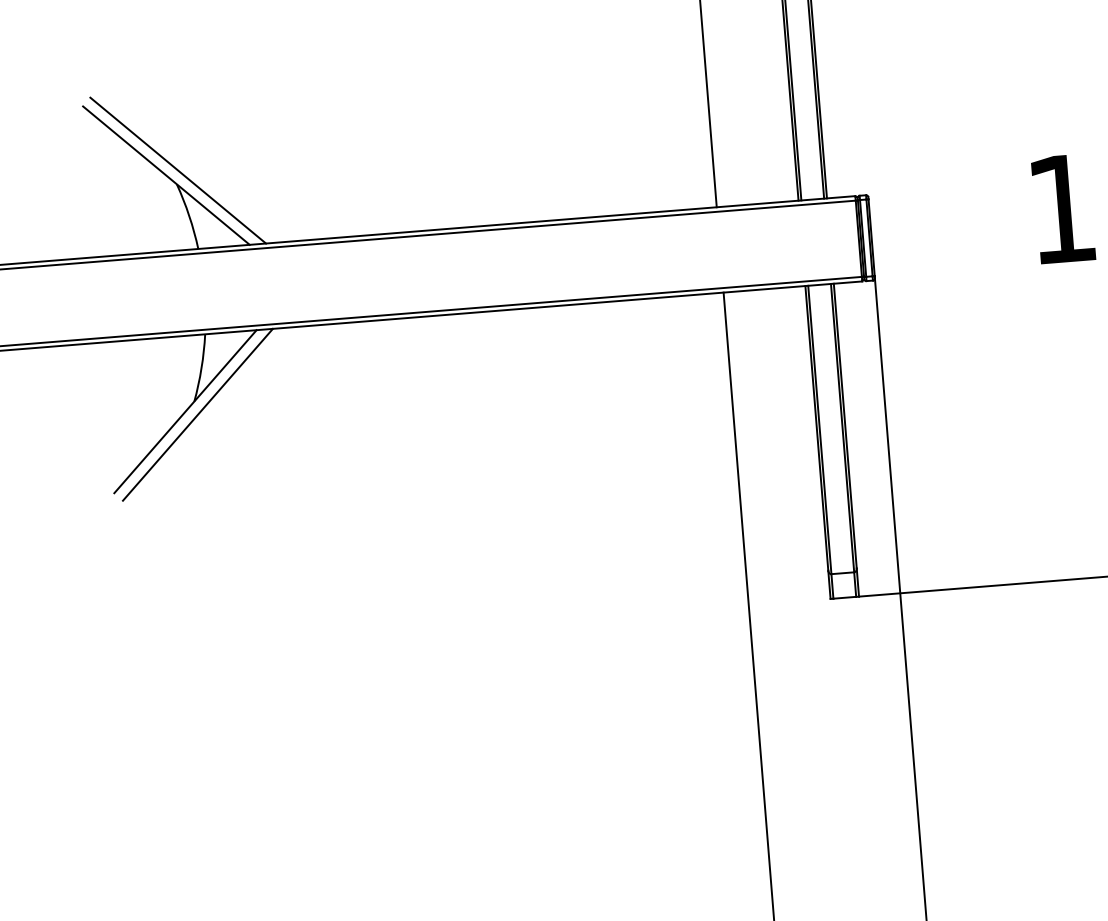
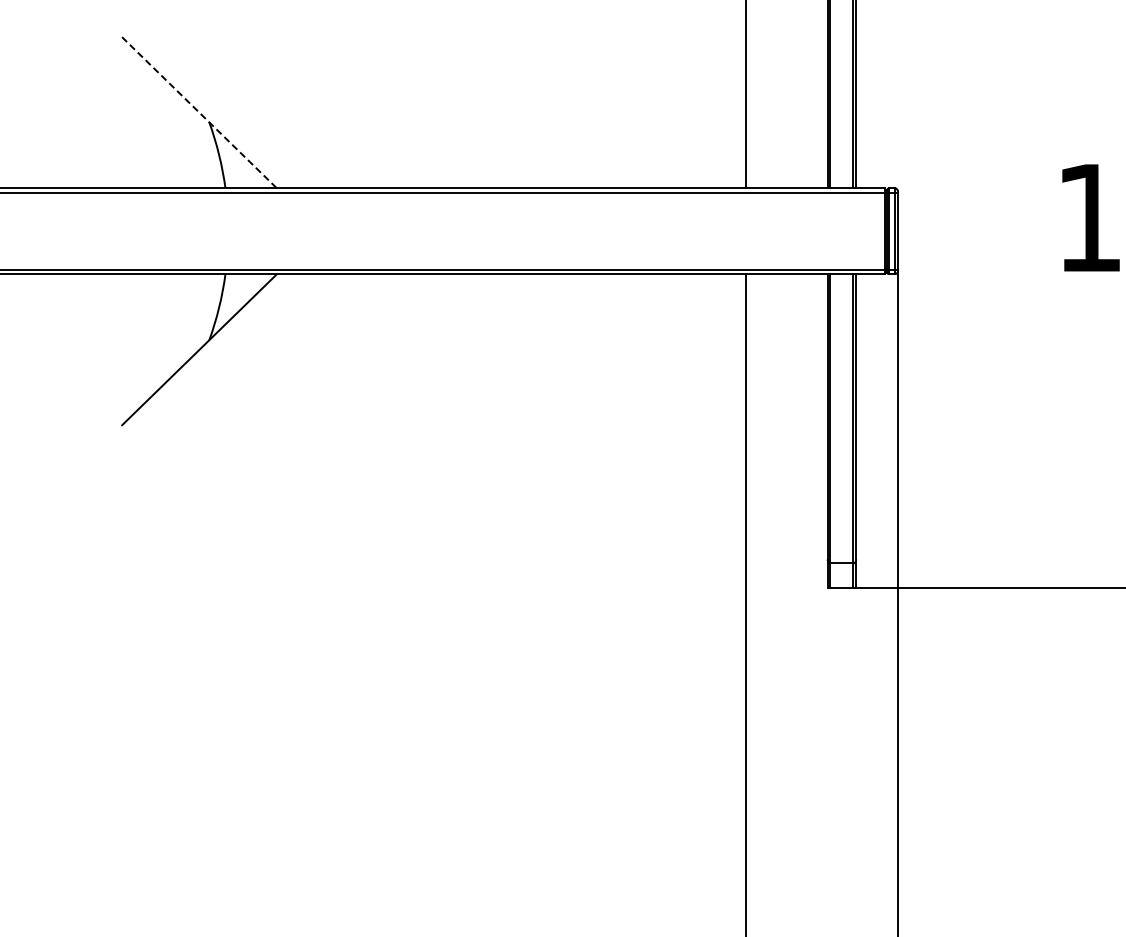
line: (177, 170) -> (211, 108), removed
line: (166, 176) -> (199, 113), solid -> dashed
line: (197, 414) -> (211, 353), removed

